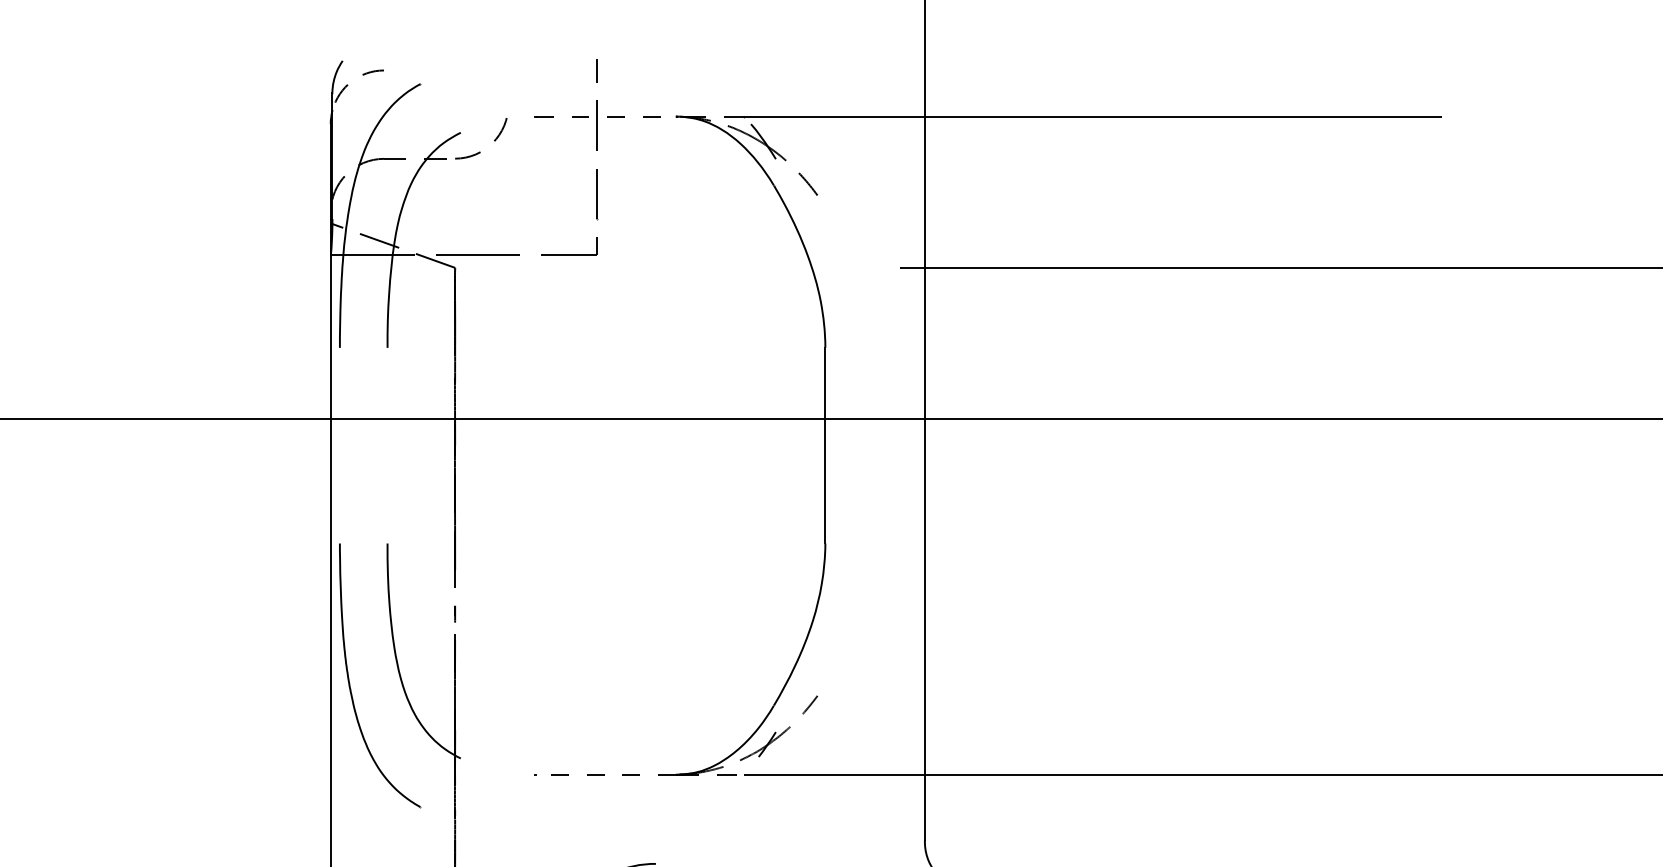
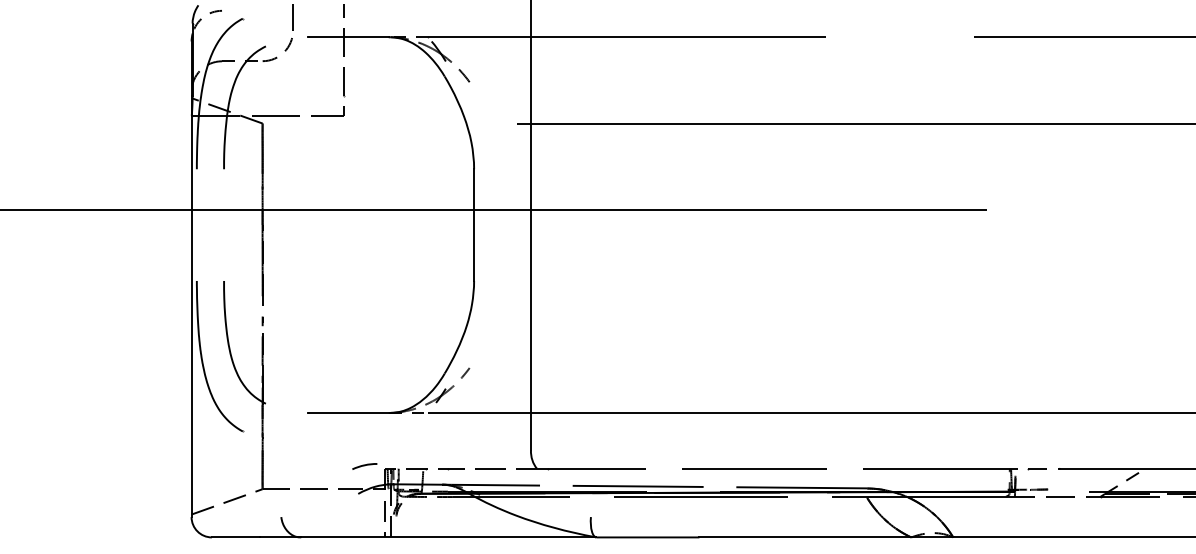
line: (509, 82) -> (293, 17), added
line: (605, 117) -> (348, 37), dashed -> solid
line: (605, 775) -> (348, 413), dashed -> solid

